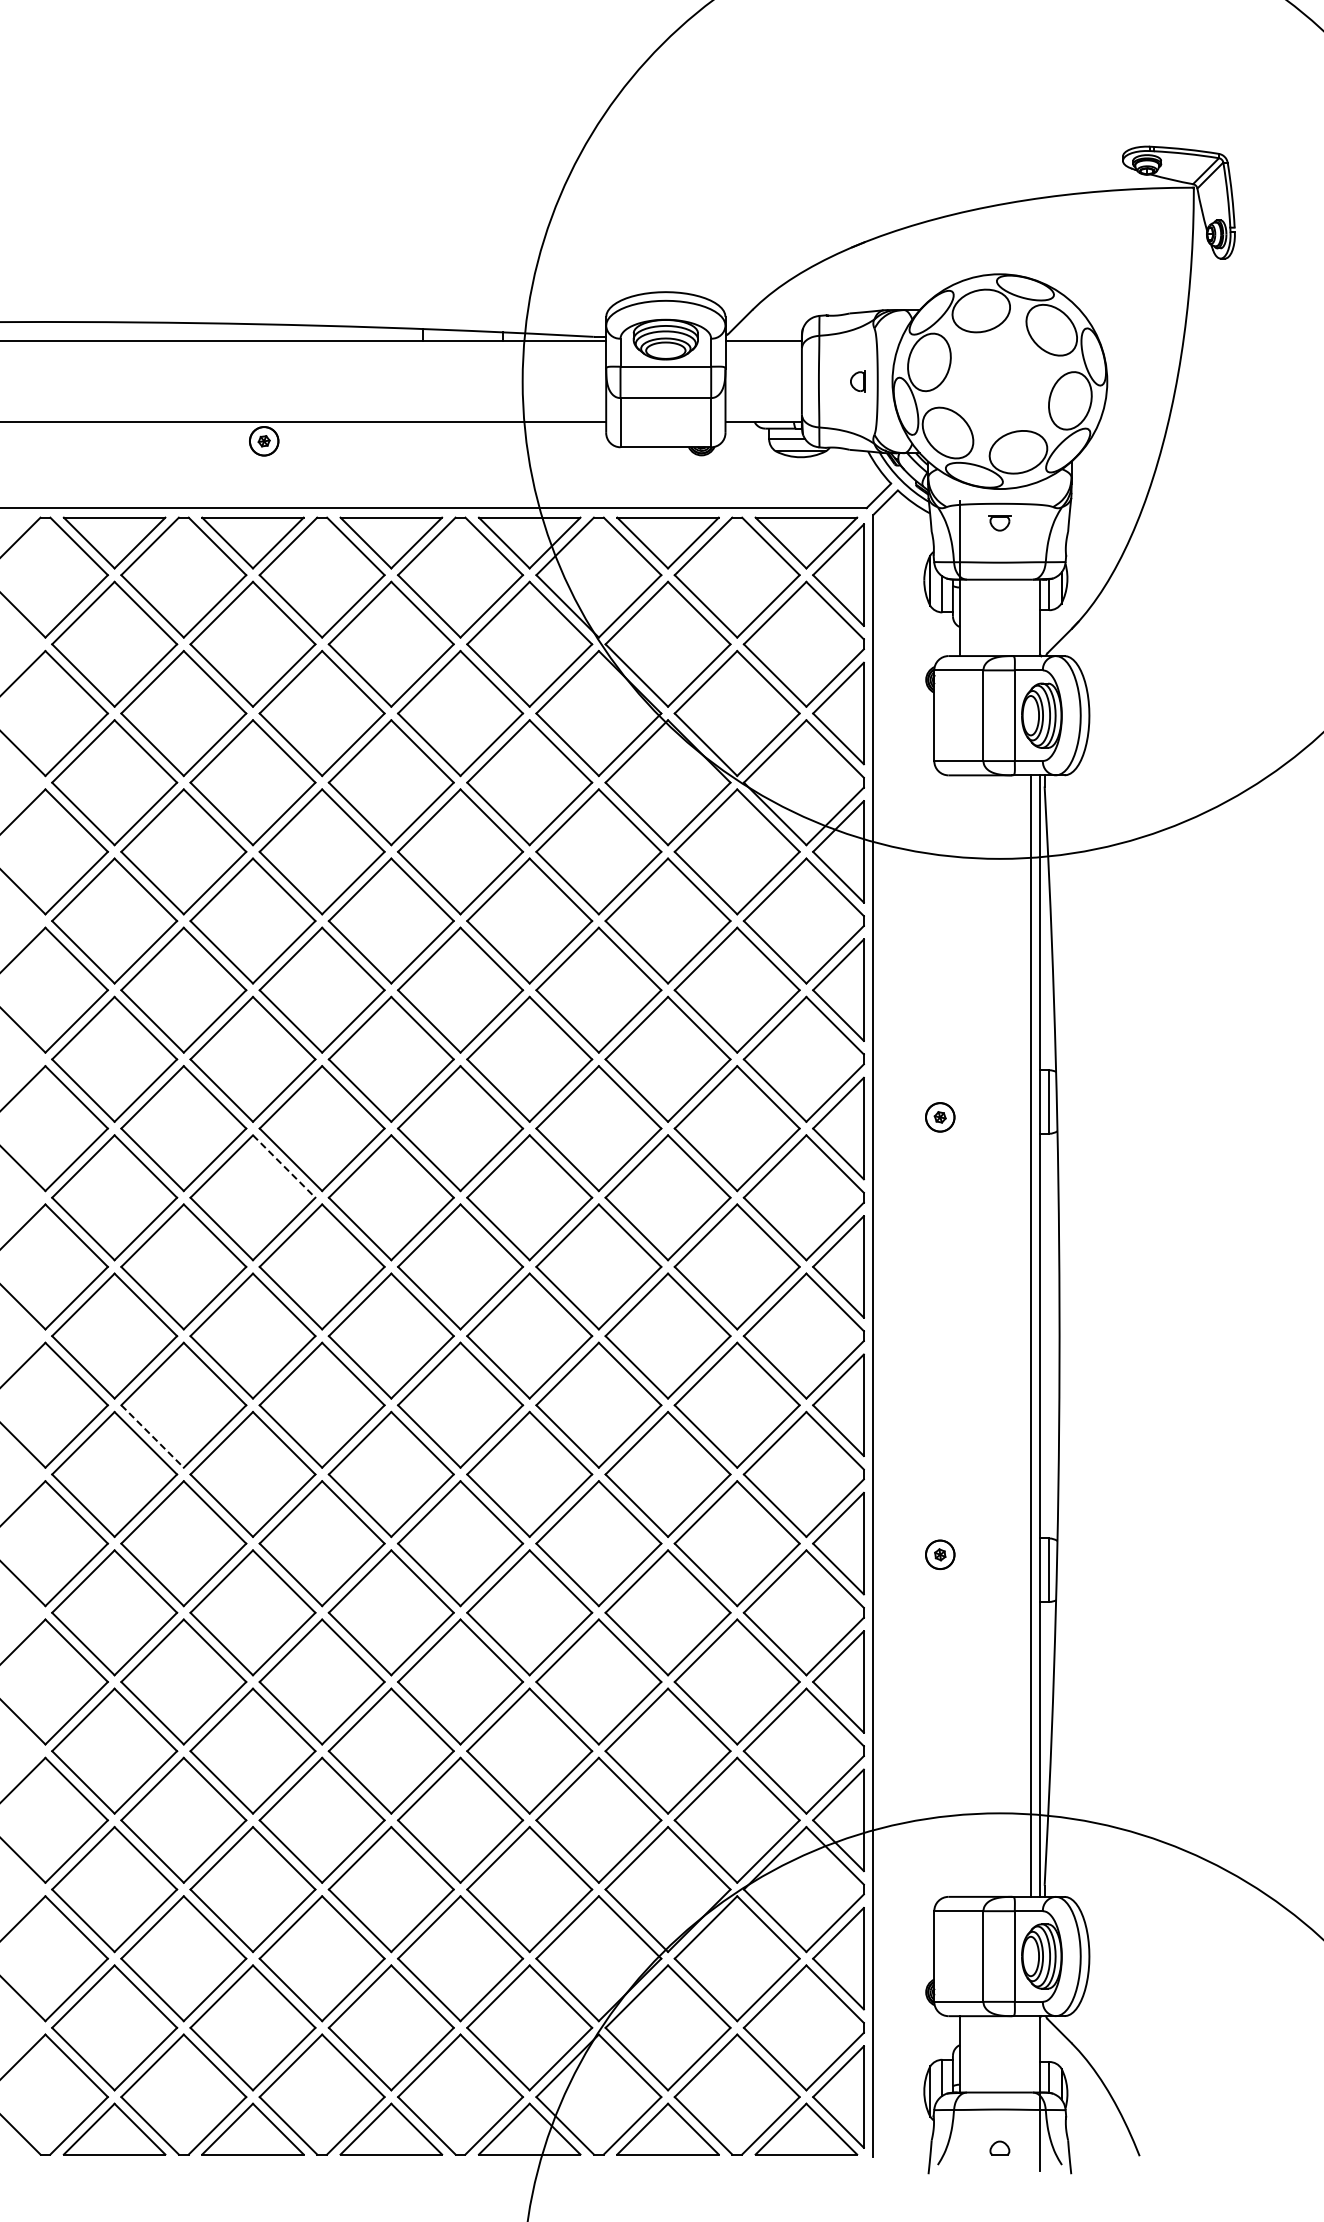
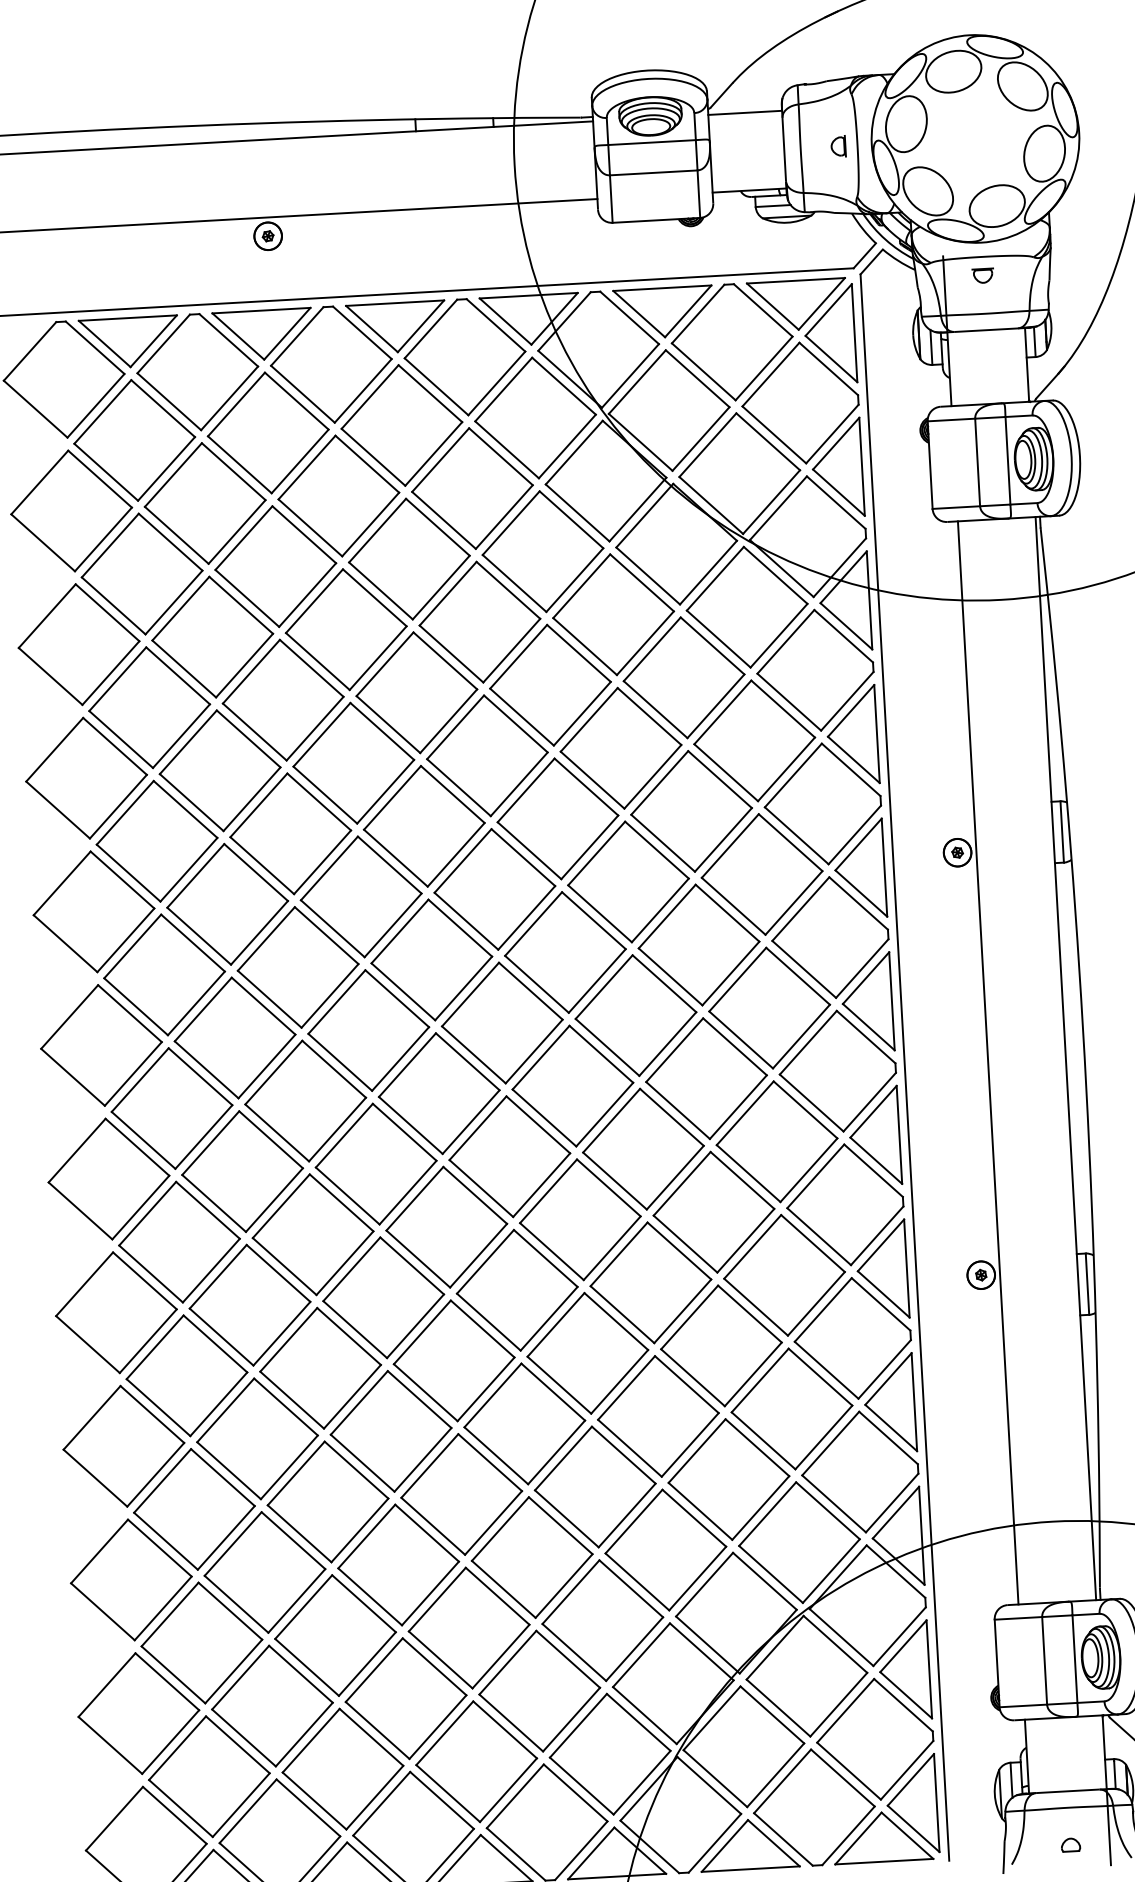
line: (284, 1166) -> (326, 935), dashed -> solid
line: (1030, 1335) -> (987, 1062), moved
line: (152, 1436) -> (214, 1203), dashed -> solid

